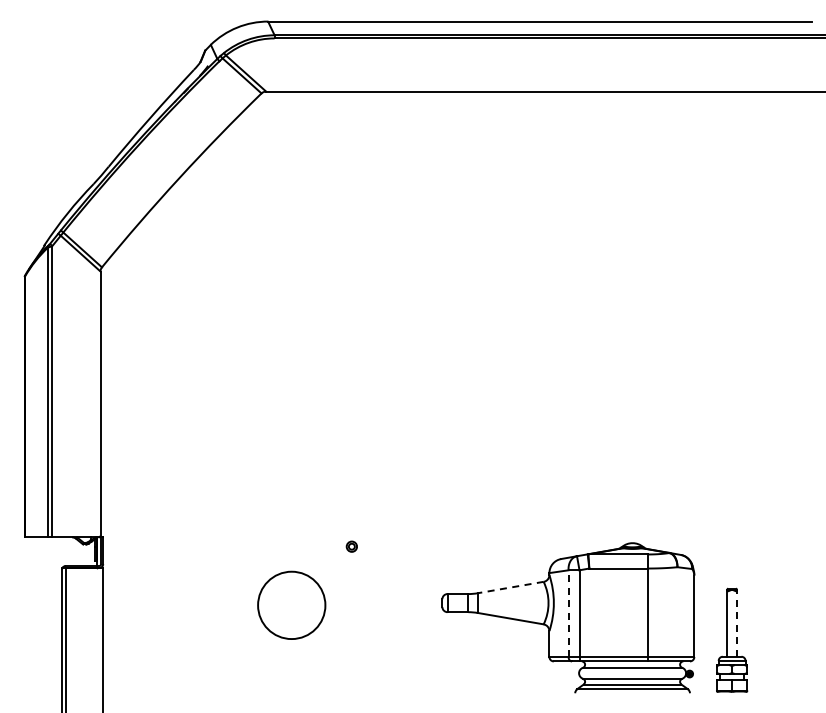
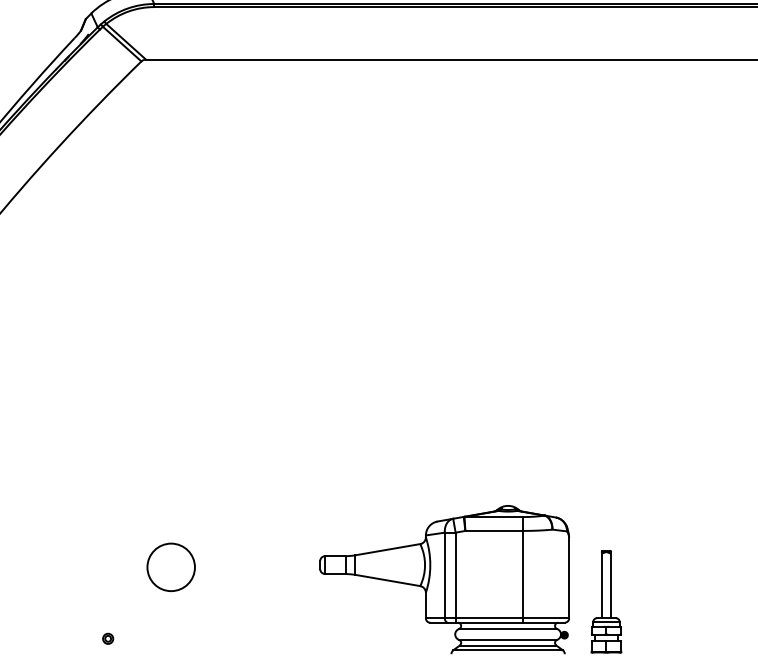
part: (351, 546) -> (107, 638), moved
line: (510, 587) -> (387, 549), dashed -> solid
circle: (291, 605) -> (171, 567), size x0.71
line: (568, 613) -> (444, 575), dashed -> solid
line: (736, 622) -> (610, 584), dashed -> solid

